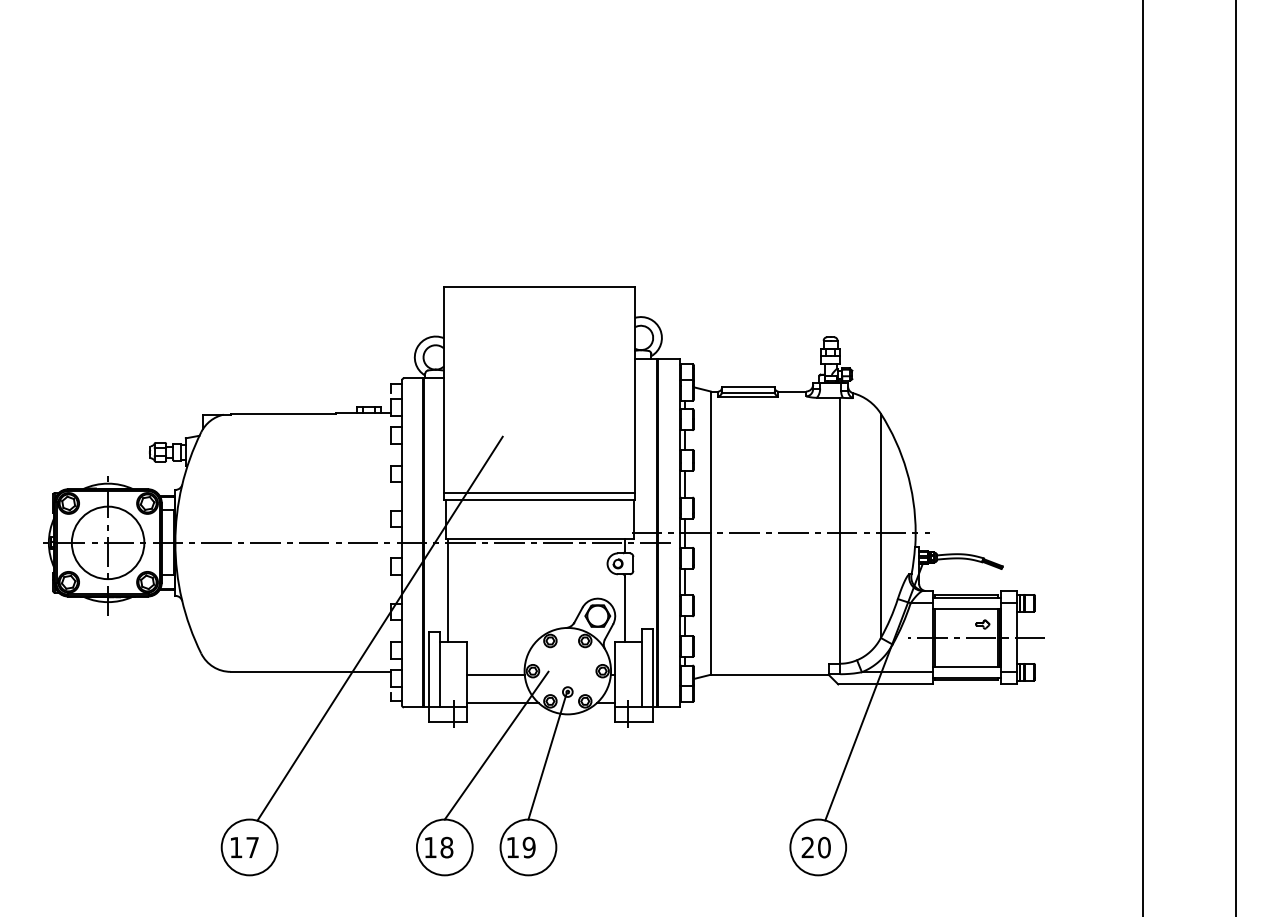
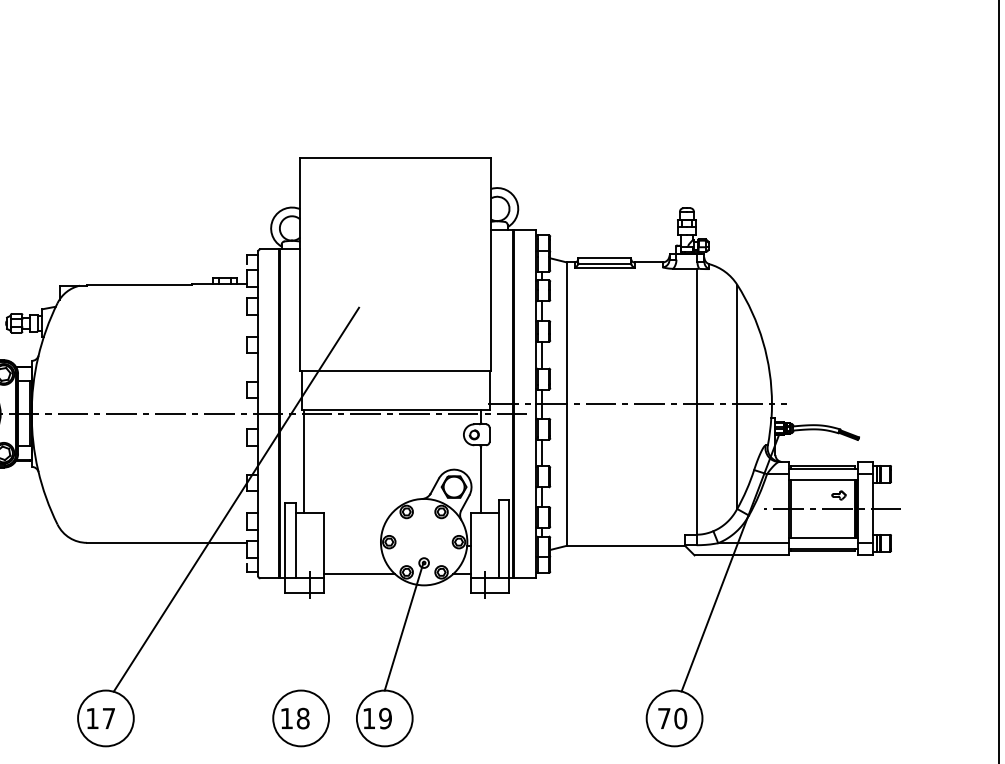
line: (539, 492) -> (395, 363), removed
line: (495, 675) -> (351, 546), removed
line: (496, 745) -> (352, 616), removed
text: (807, 847) -> (663, 718), 20 -> 70

